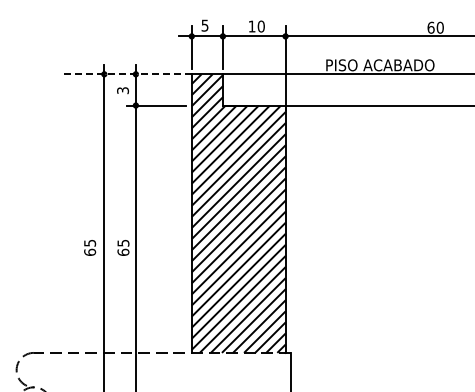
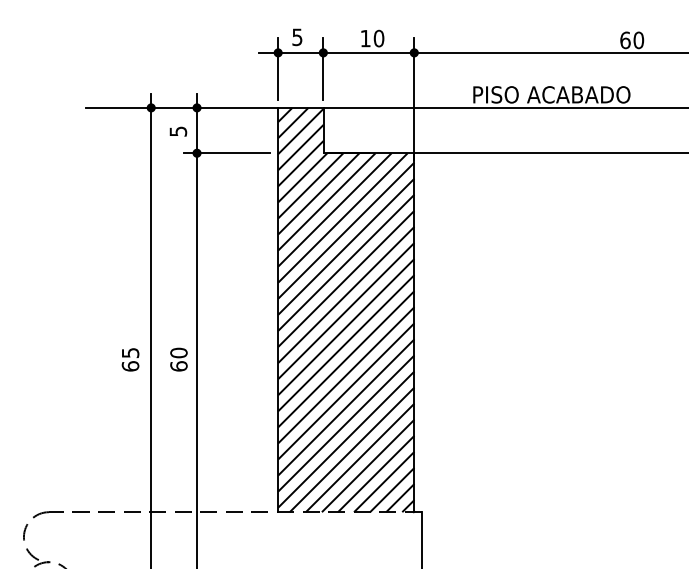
line: (125, 74) -> (181, 108), dashed -> solid
text: (122, 90) -> (177, 131), 3 -> 5
text: (123, 242) -> (179, 351), 65 -> 60

